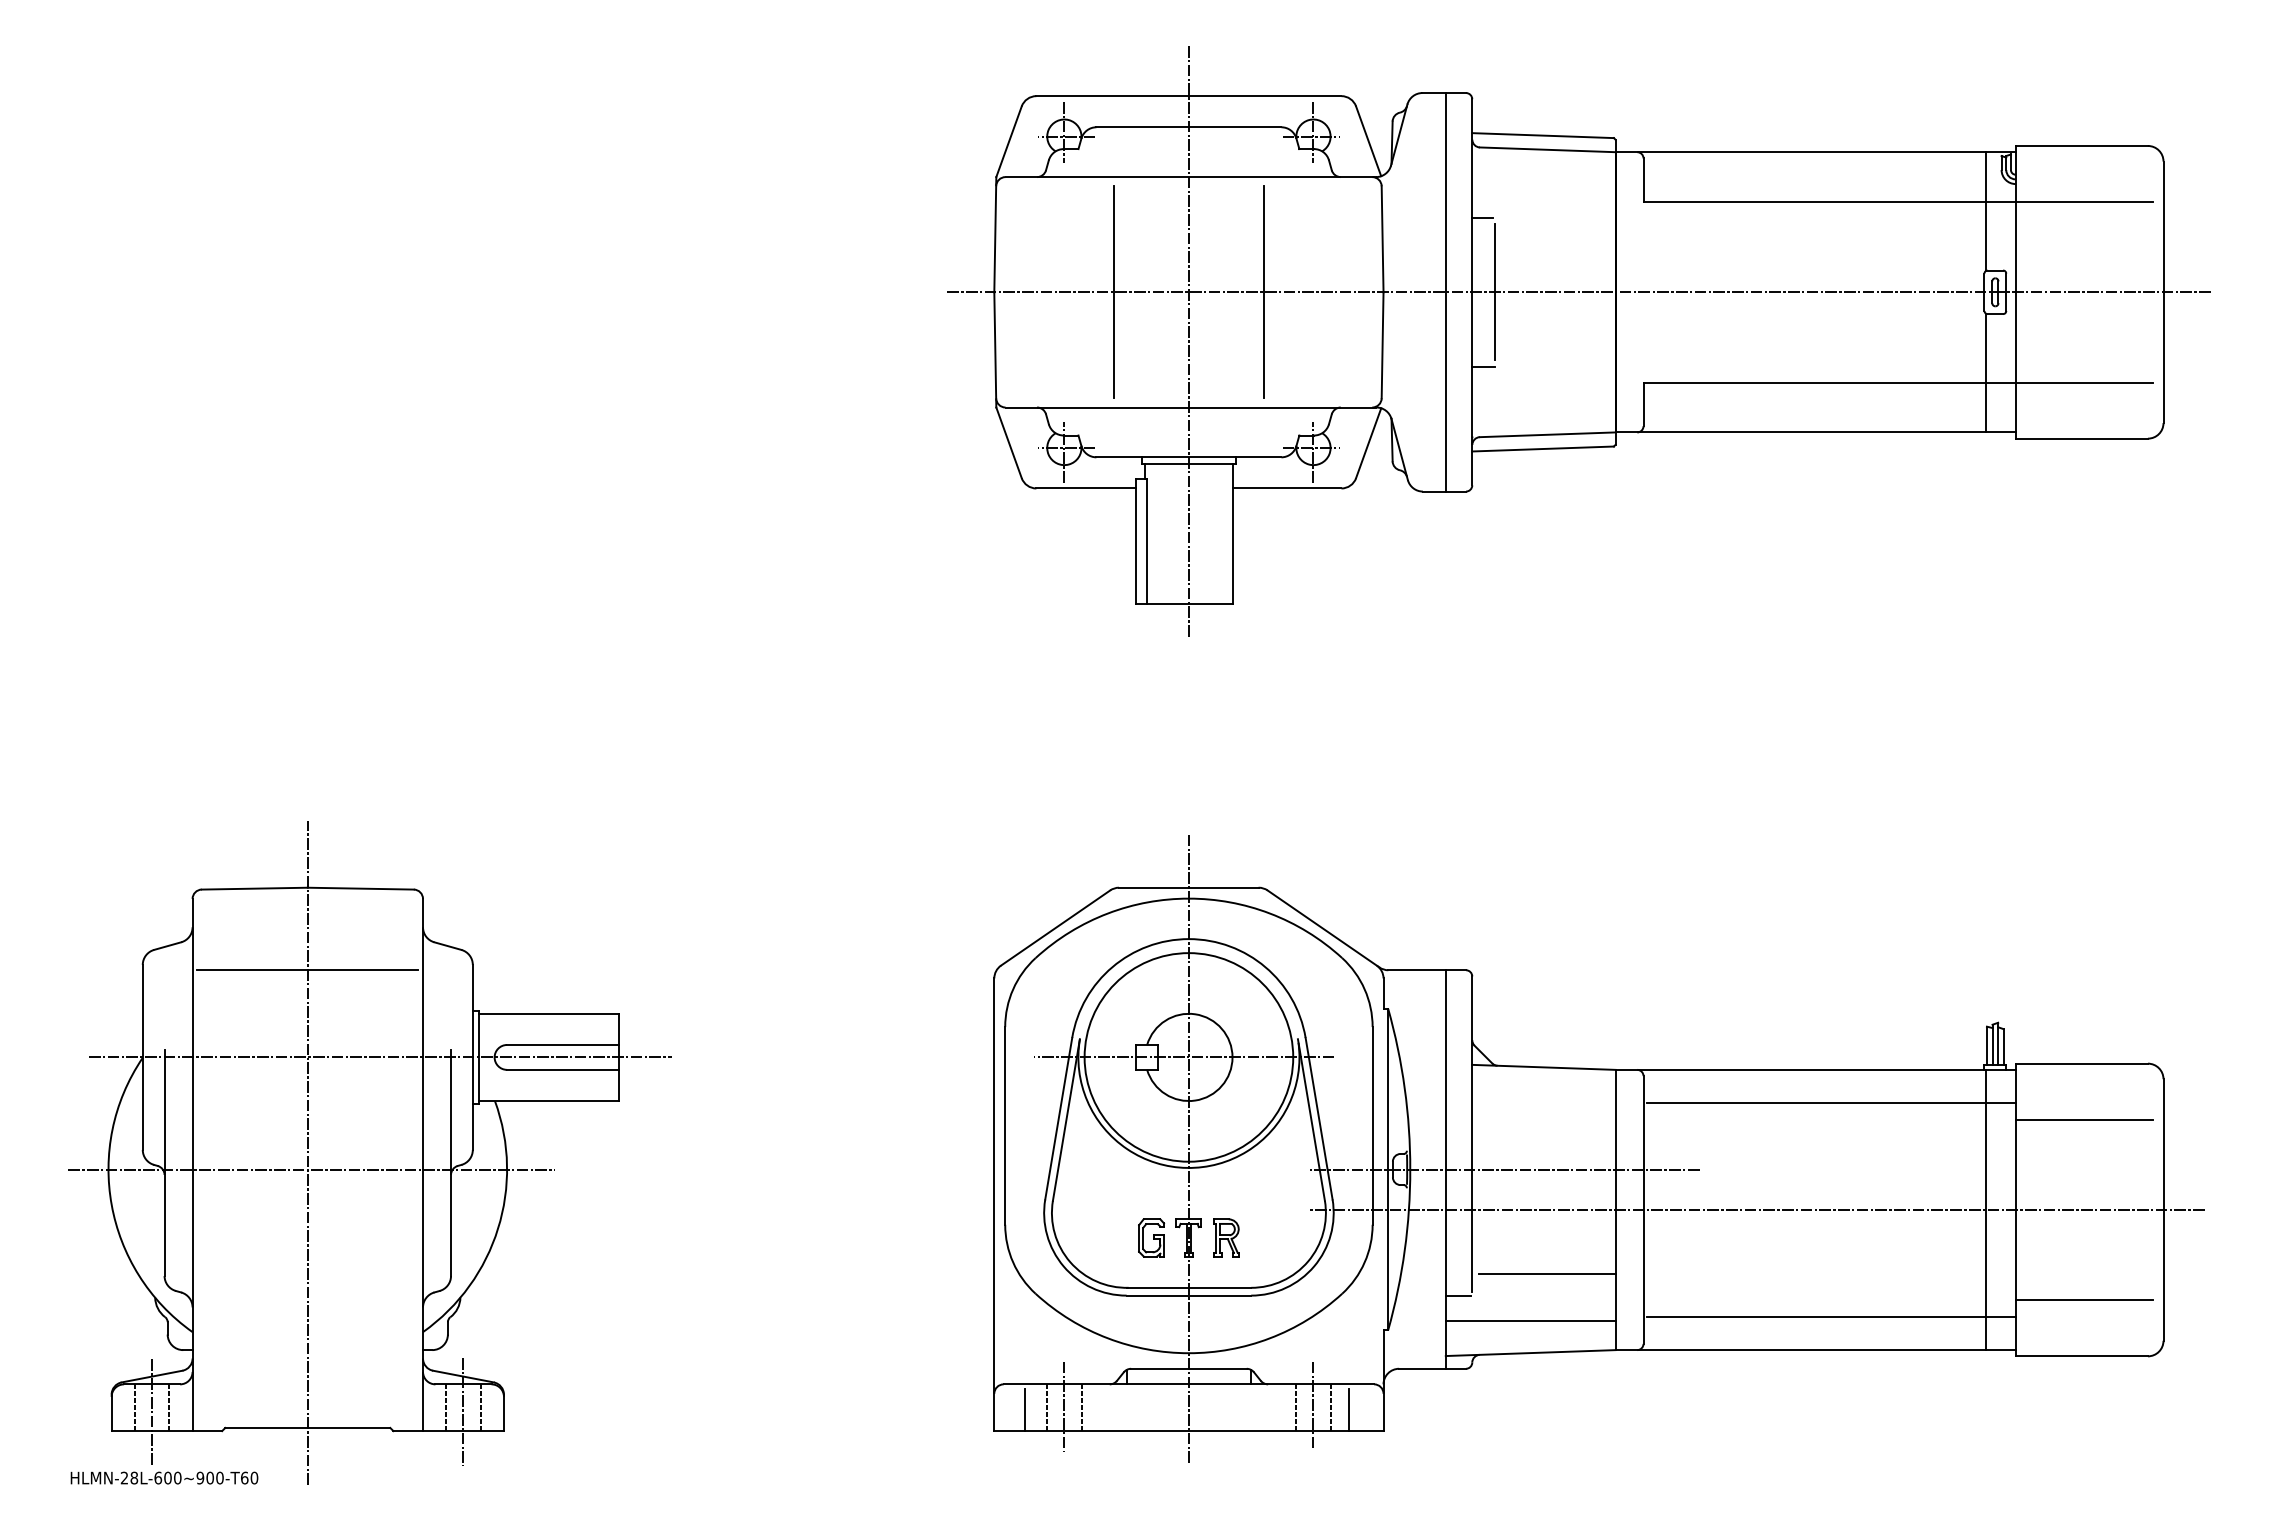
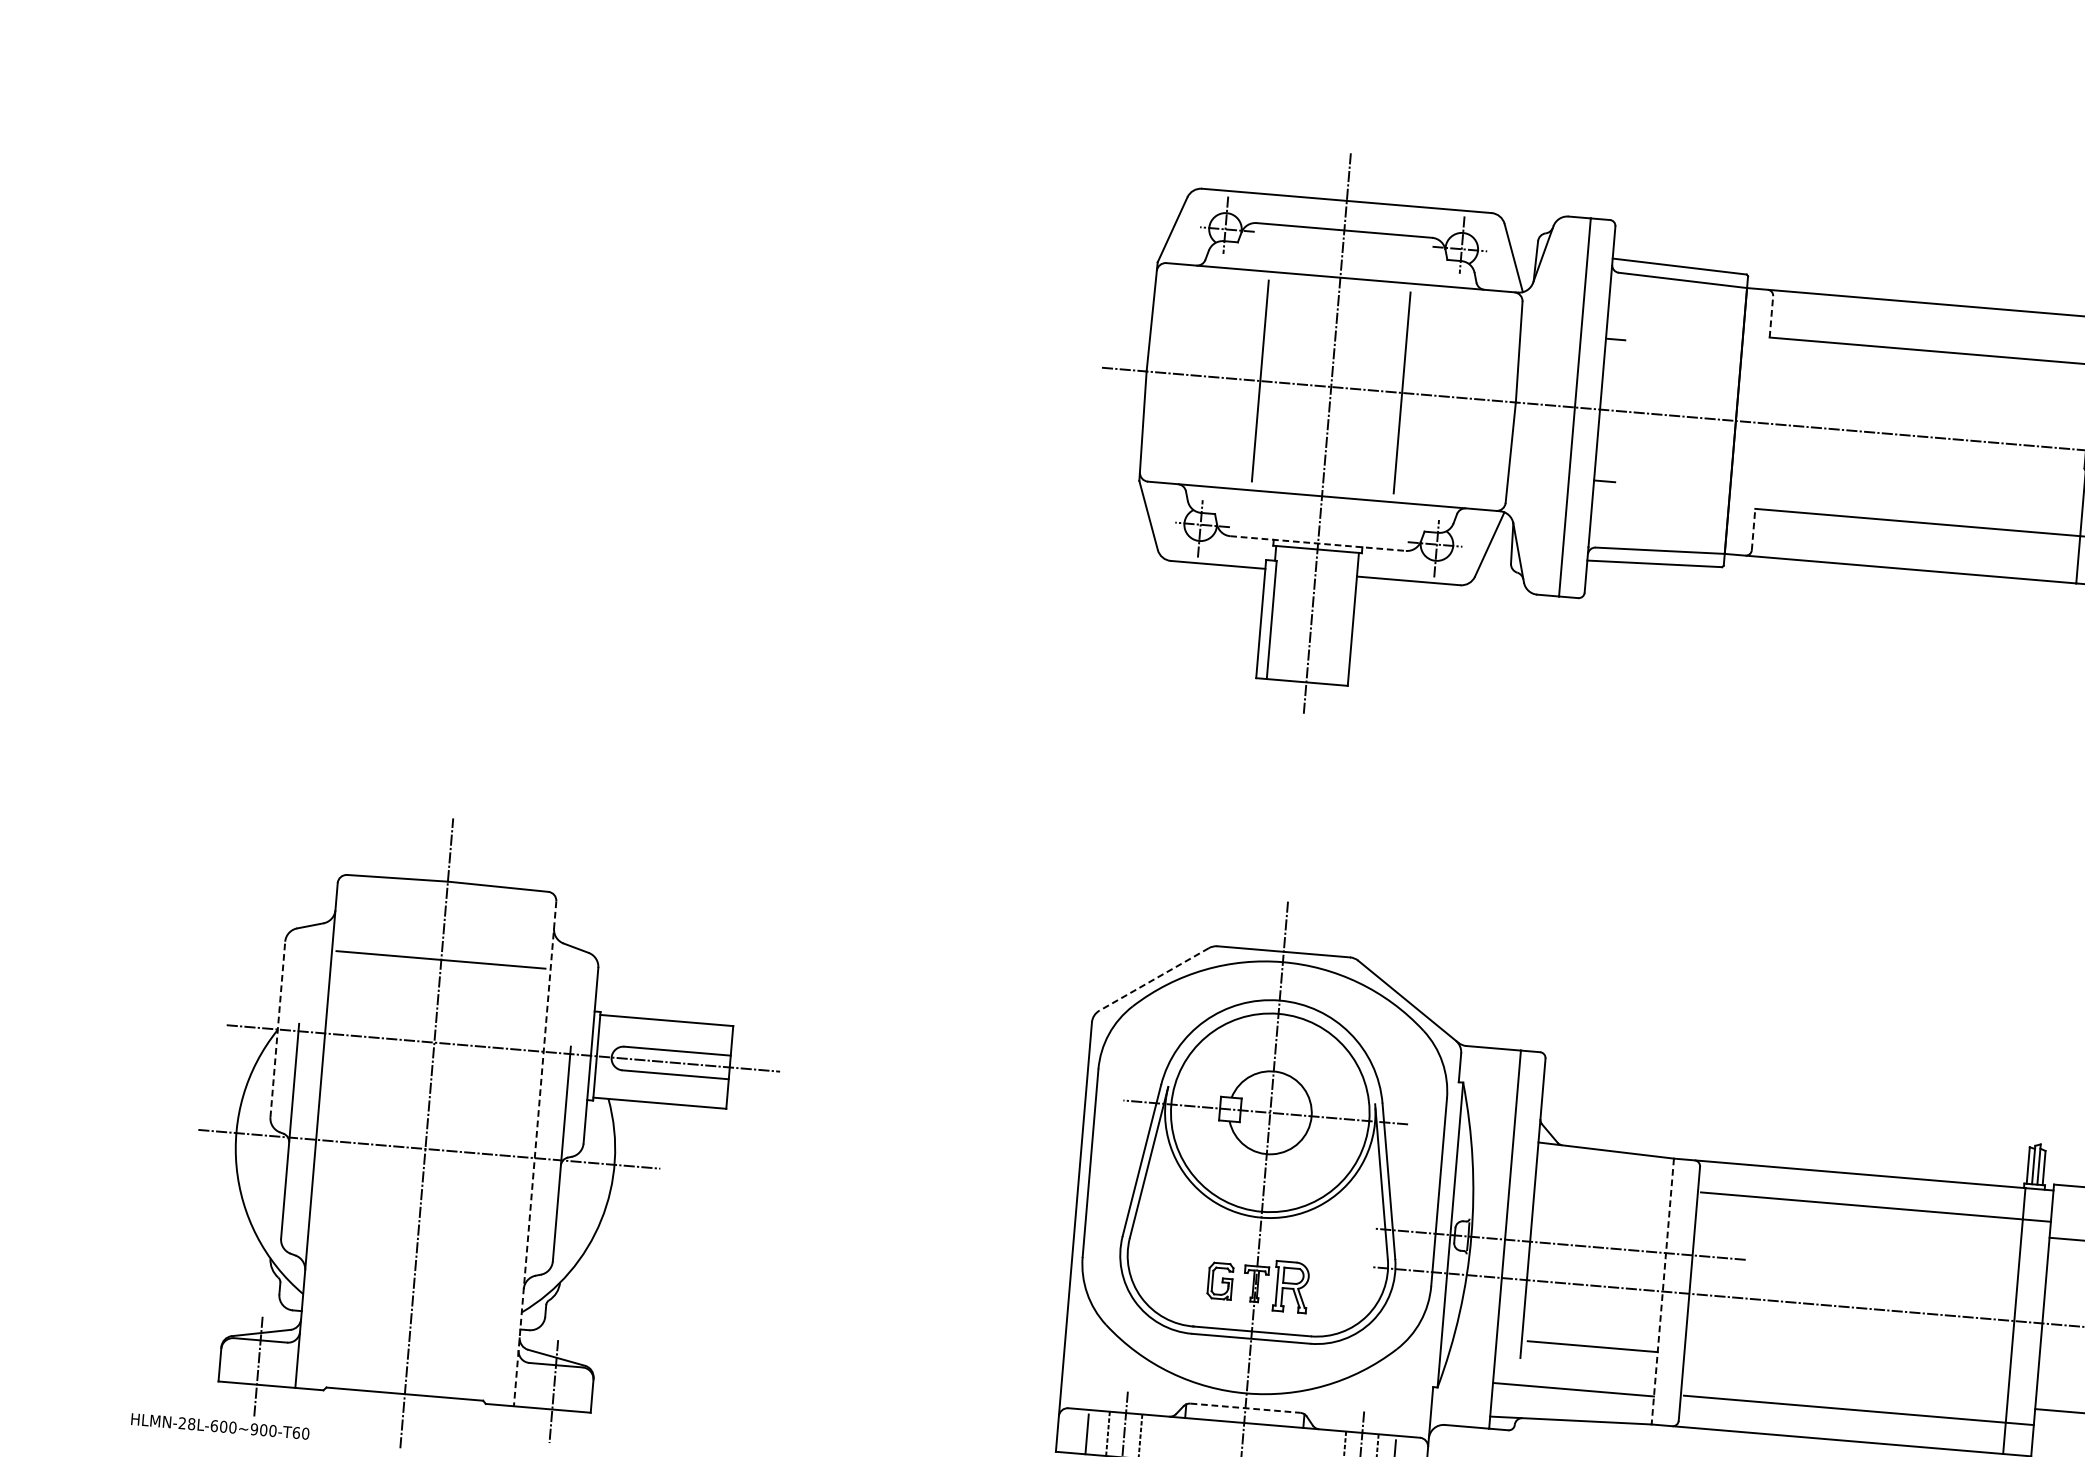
line: (1643, 180) -> (1771, 317), solid -> dashed
line: (1494, 292) -> (1621, 411), removed
line: (1643, 404) -> (1753, 529), solid -> dashed
line: (1188, 457) -> (1317, 543), solid -> dashed
line: (1055, 928) -> (1153, 979), solid -> dashed
line: (142, 1057) -> (277, 1029), solid -> dashed
line: (423, 1165) -> (535, 1154), solid -> dashed
line: (1615, 1210) -> (1662, 1292), solid -> dashed
part: (1226, 1237) -> (1291, 1286), size x1.4
line: (1457, 1295) -> (1506, 1360), removed
line: (1188, 1368) -> (1245, 1407), solid -> dashed
line: (134, 1407) -> (242, 1360), removed
line: (169, 1407) -> (275, 1363), removed
line: (446, 1407) -> (538, 1385), removed
line: (480, 1407) -> (570, 1388), removed
text: (164, 1477) -> (220, 1425), moved

